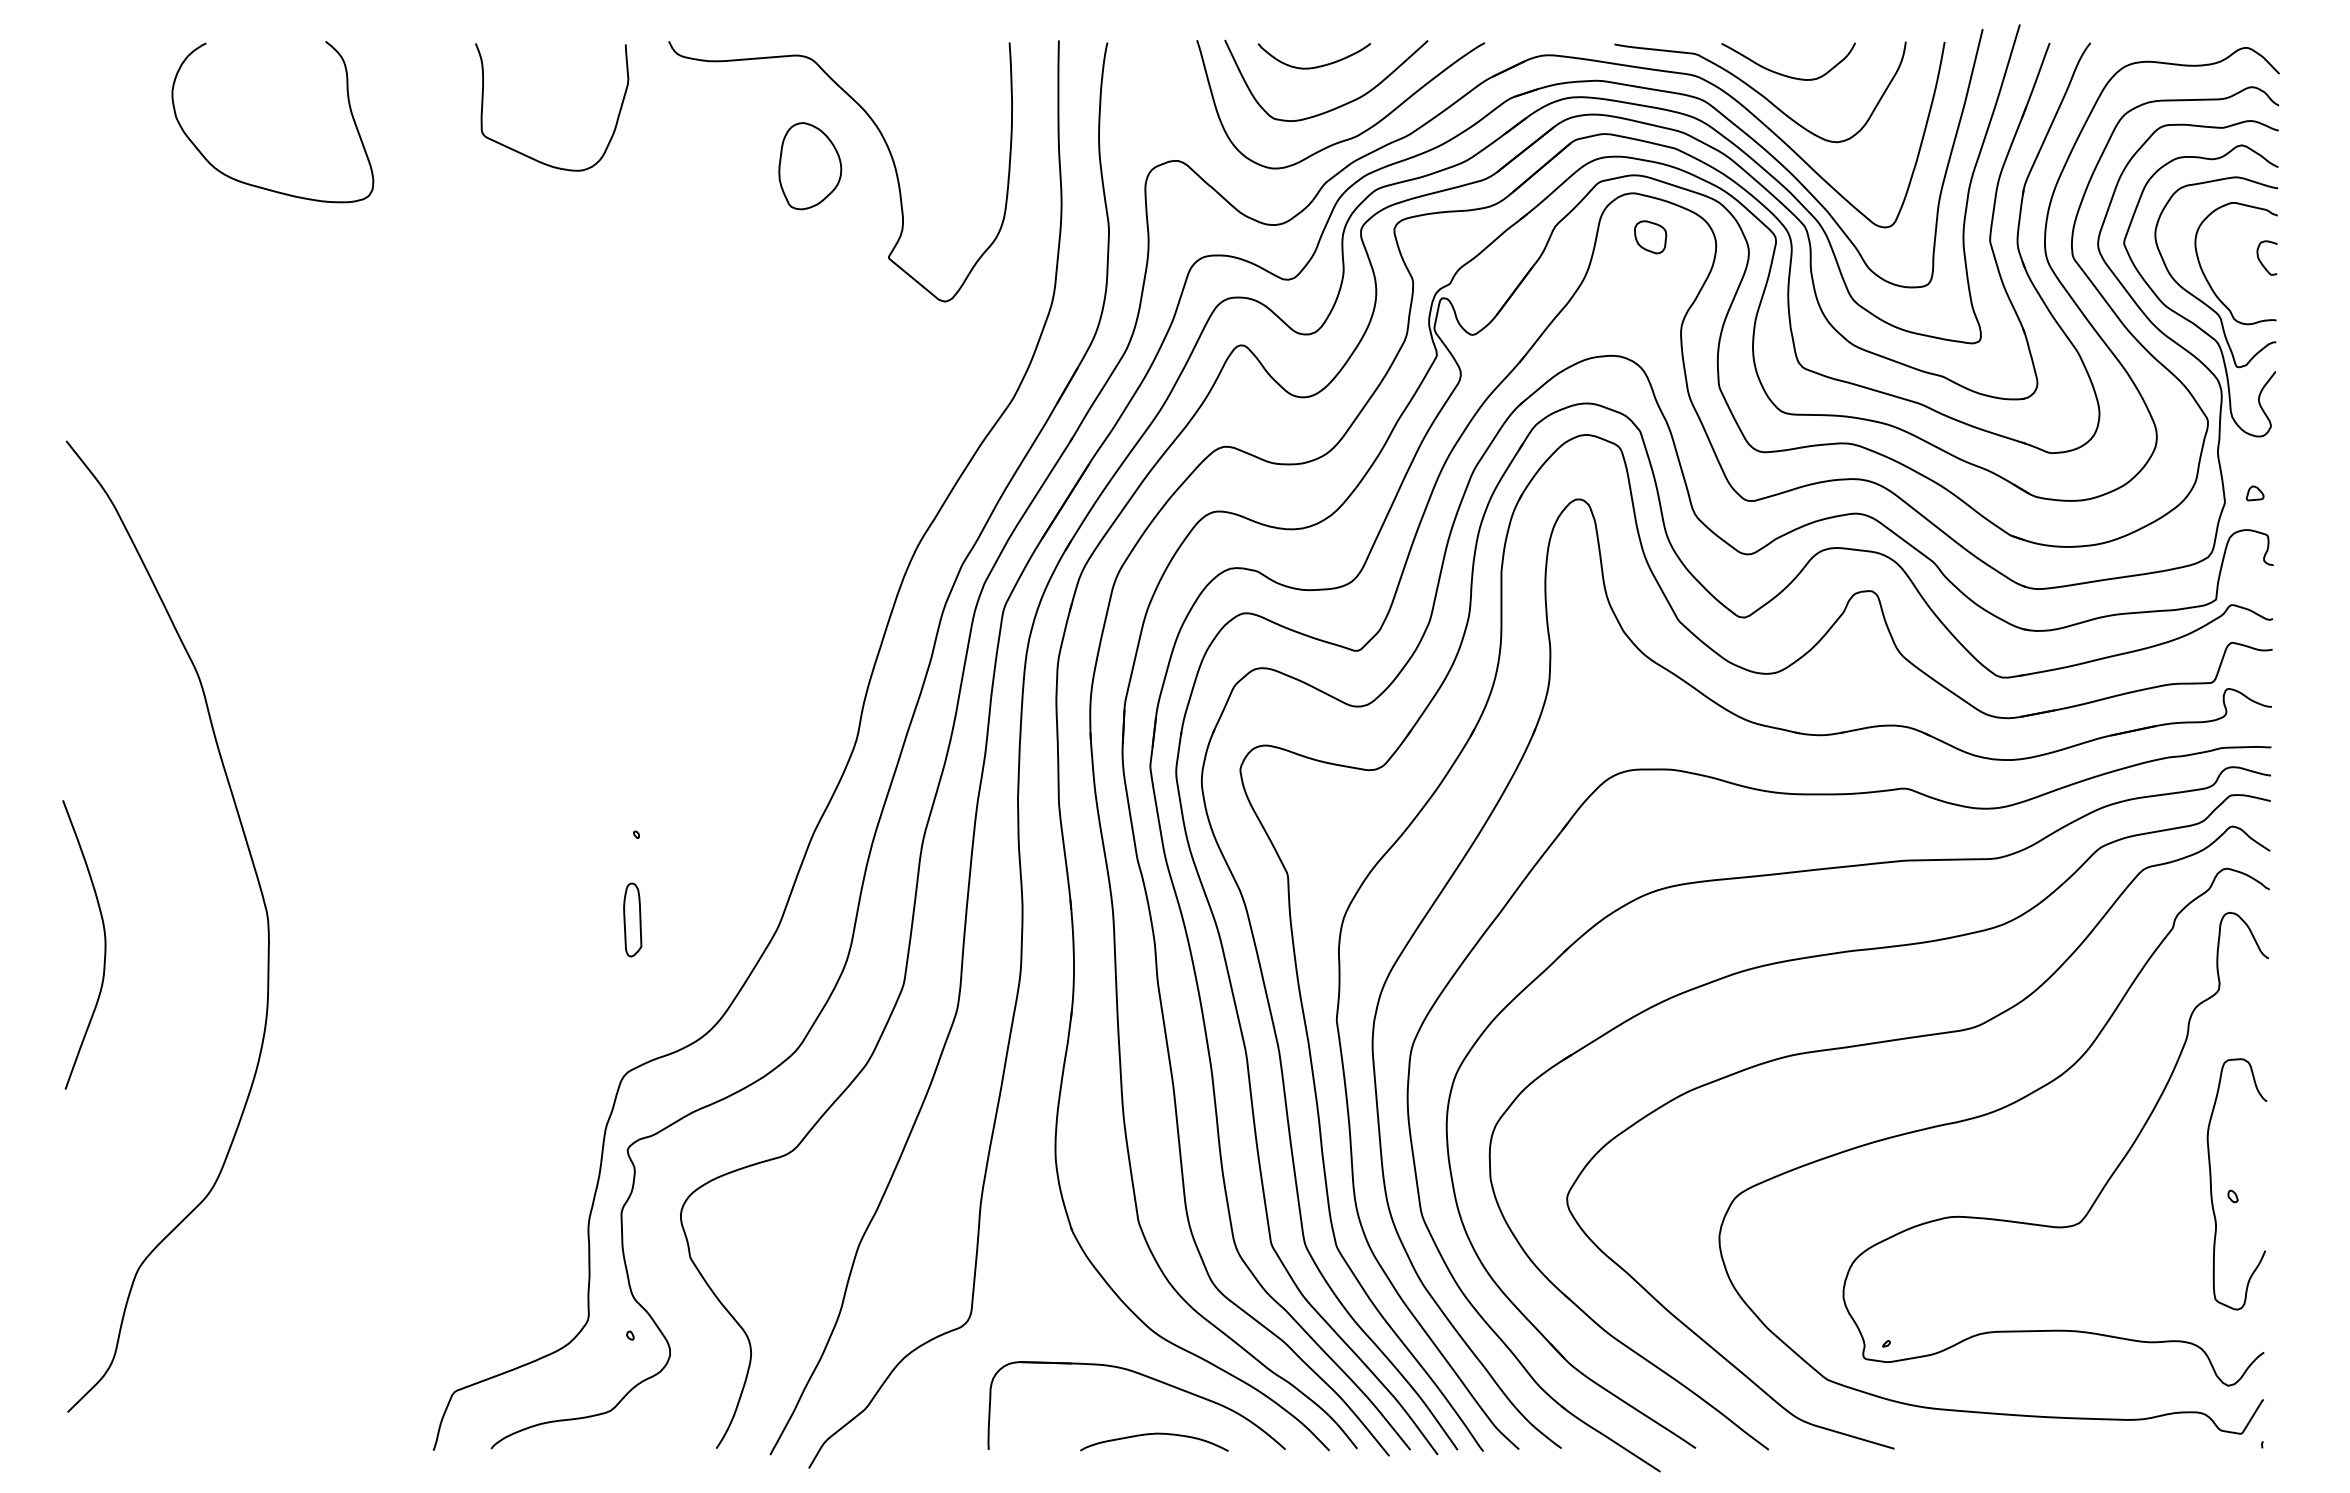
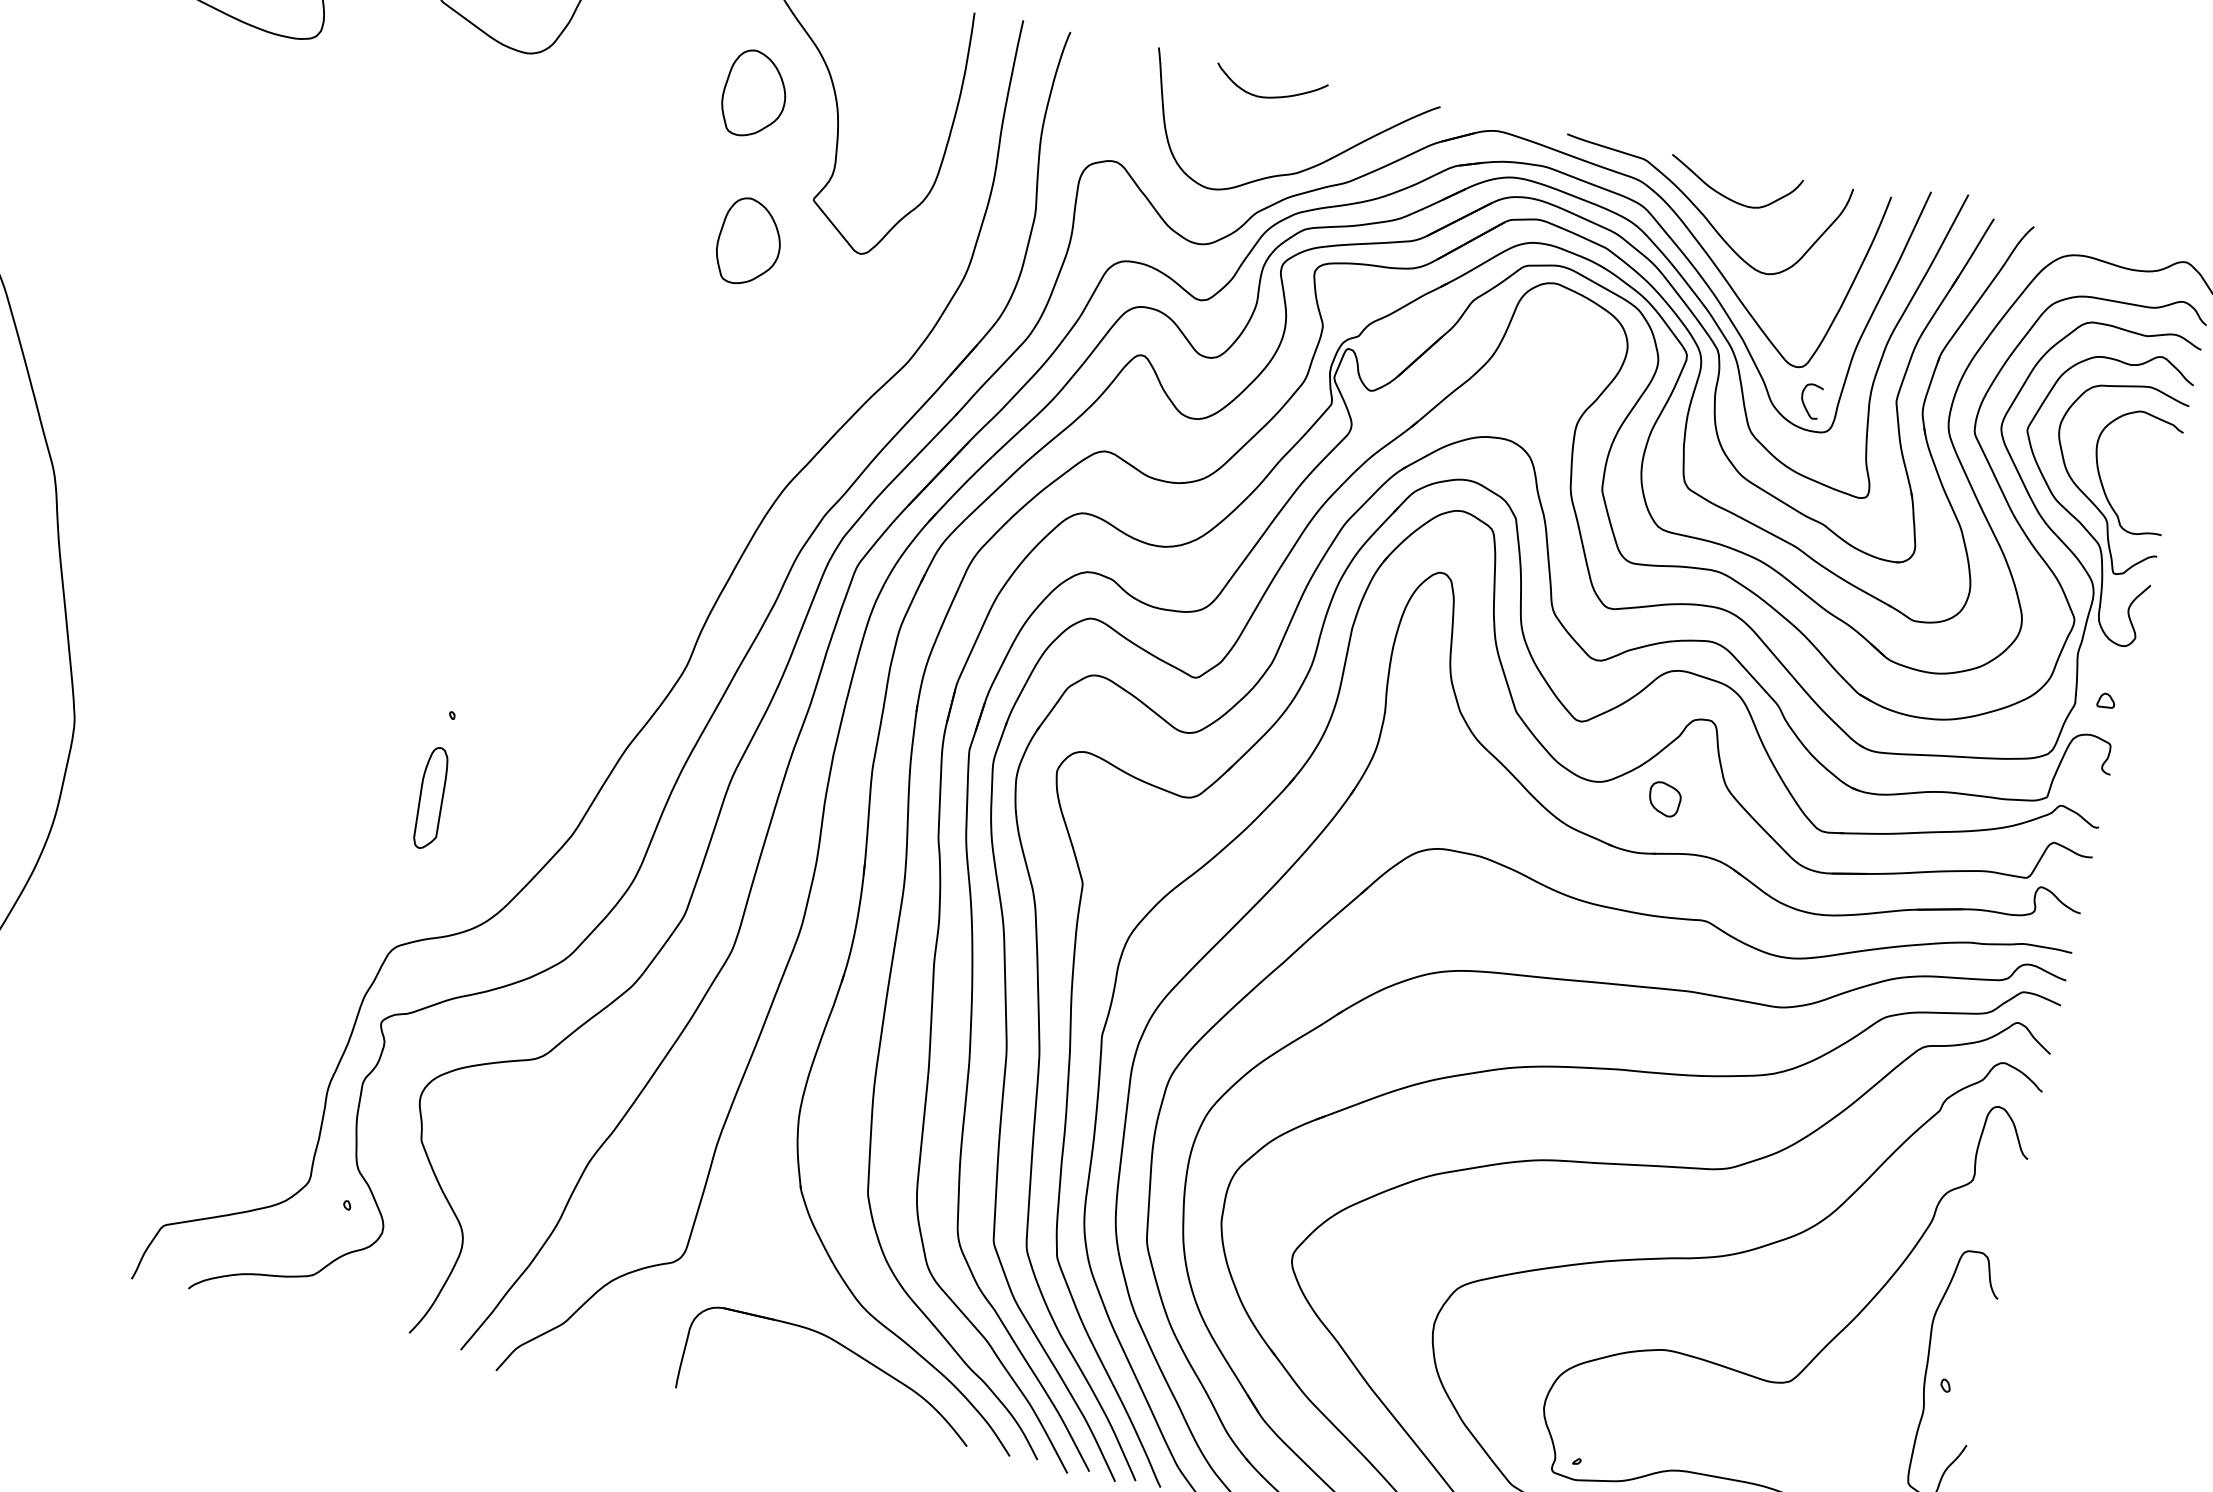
curve: (1339, 105) -> (1285, 139), removed
part: (1650, 237) -> (1664, 799), moved
curve: (2260, 259) -> (1804, 401), moved
part: (834, 312) -> (749, 242), added
part: (632, 919) -> (431, 797), size x1.4
curve: (1154, 1434) -> (841, 1405), removed

